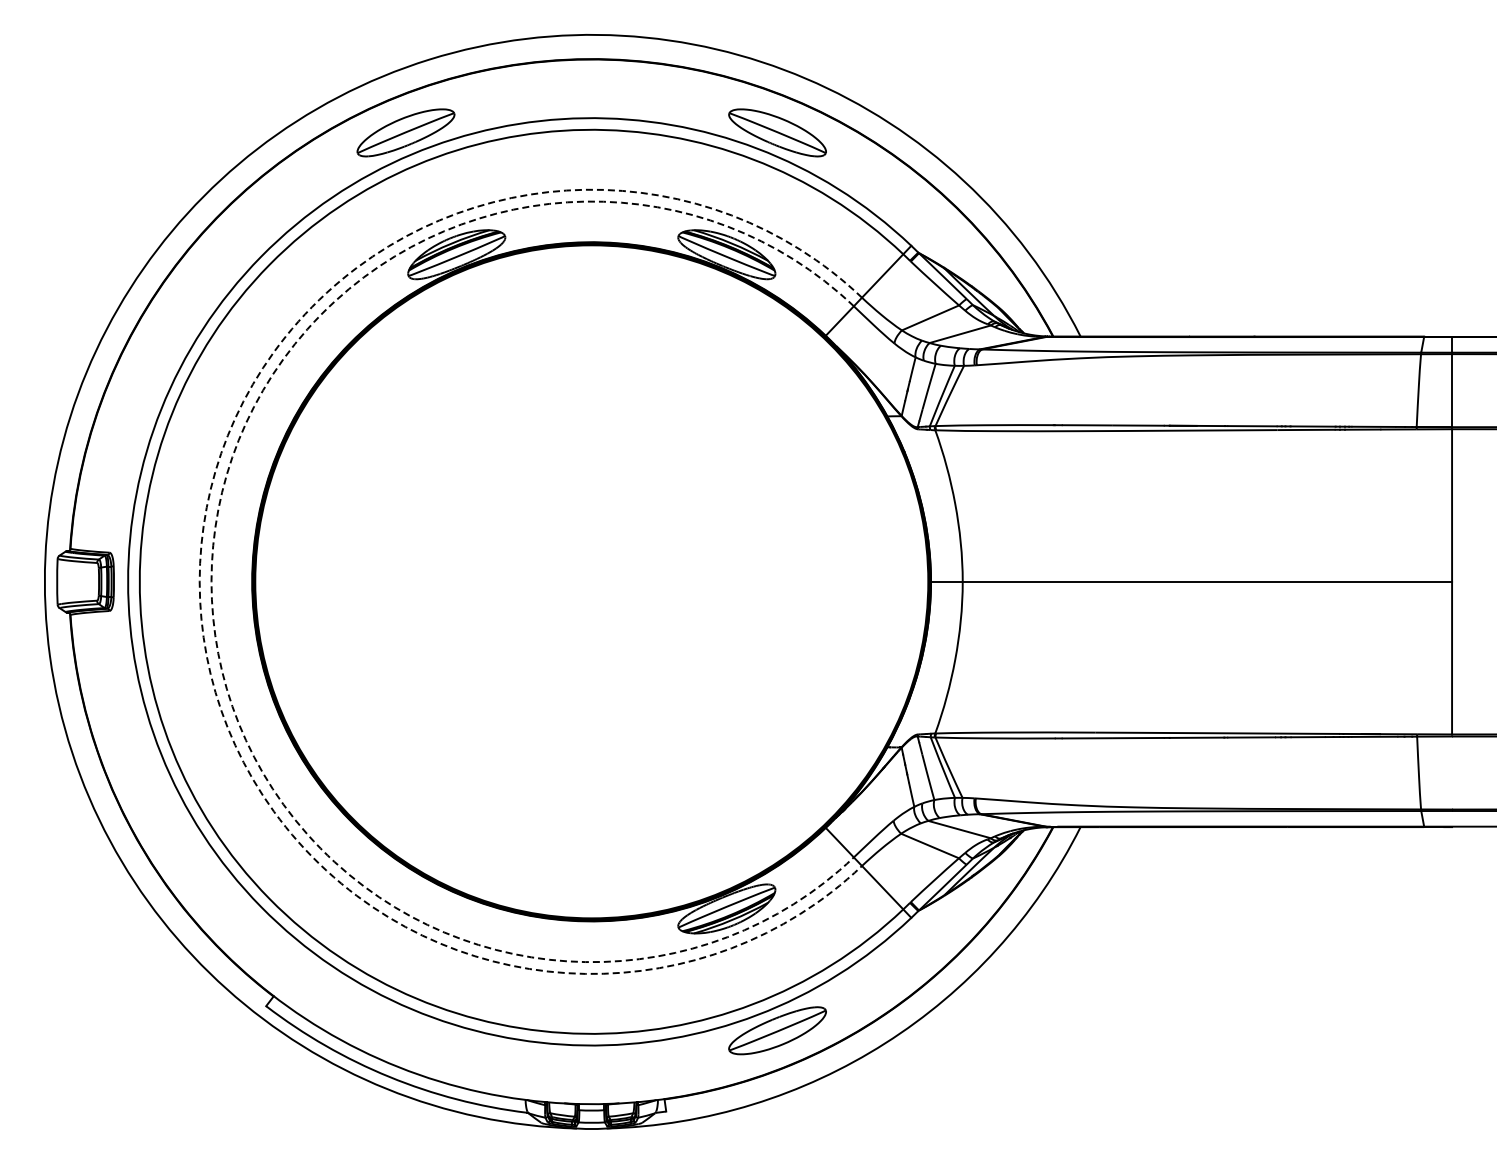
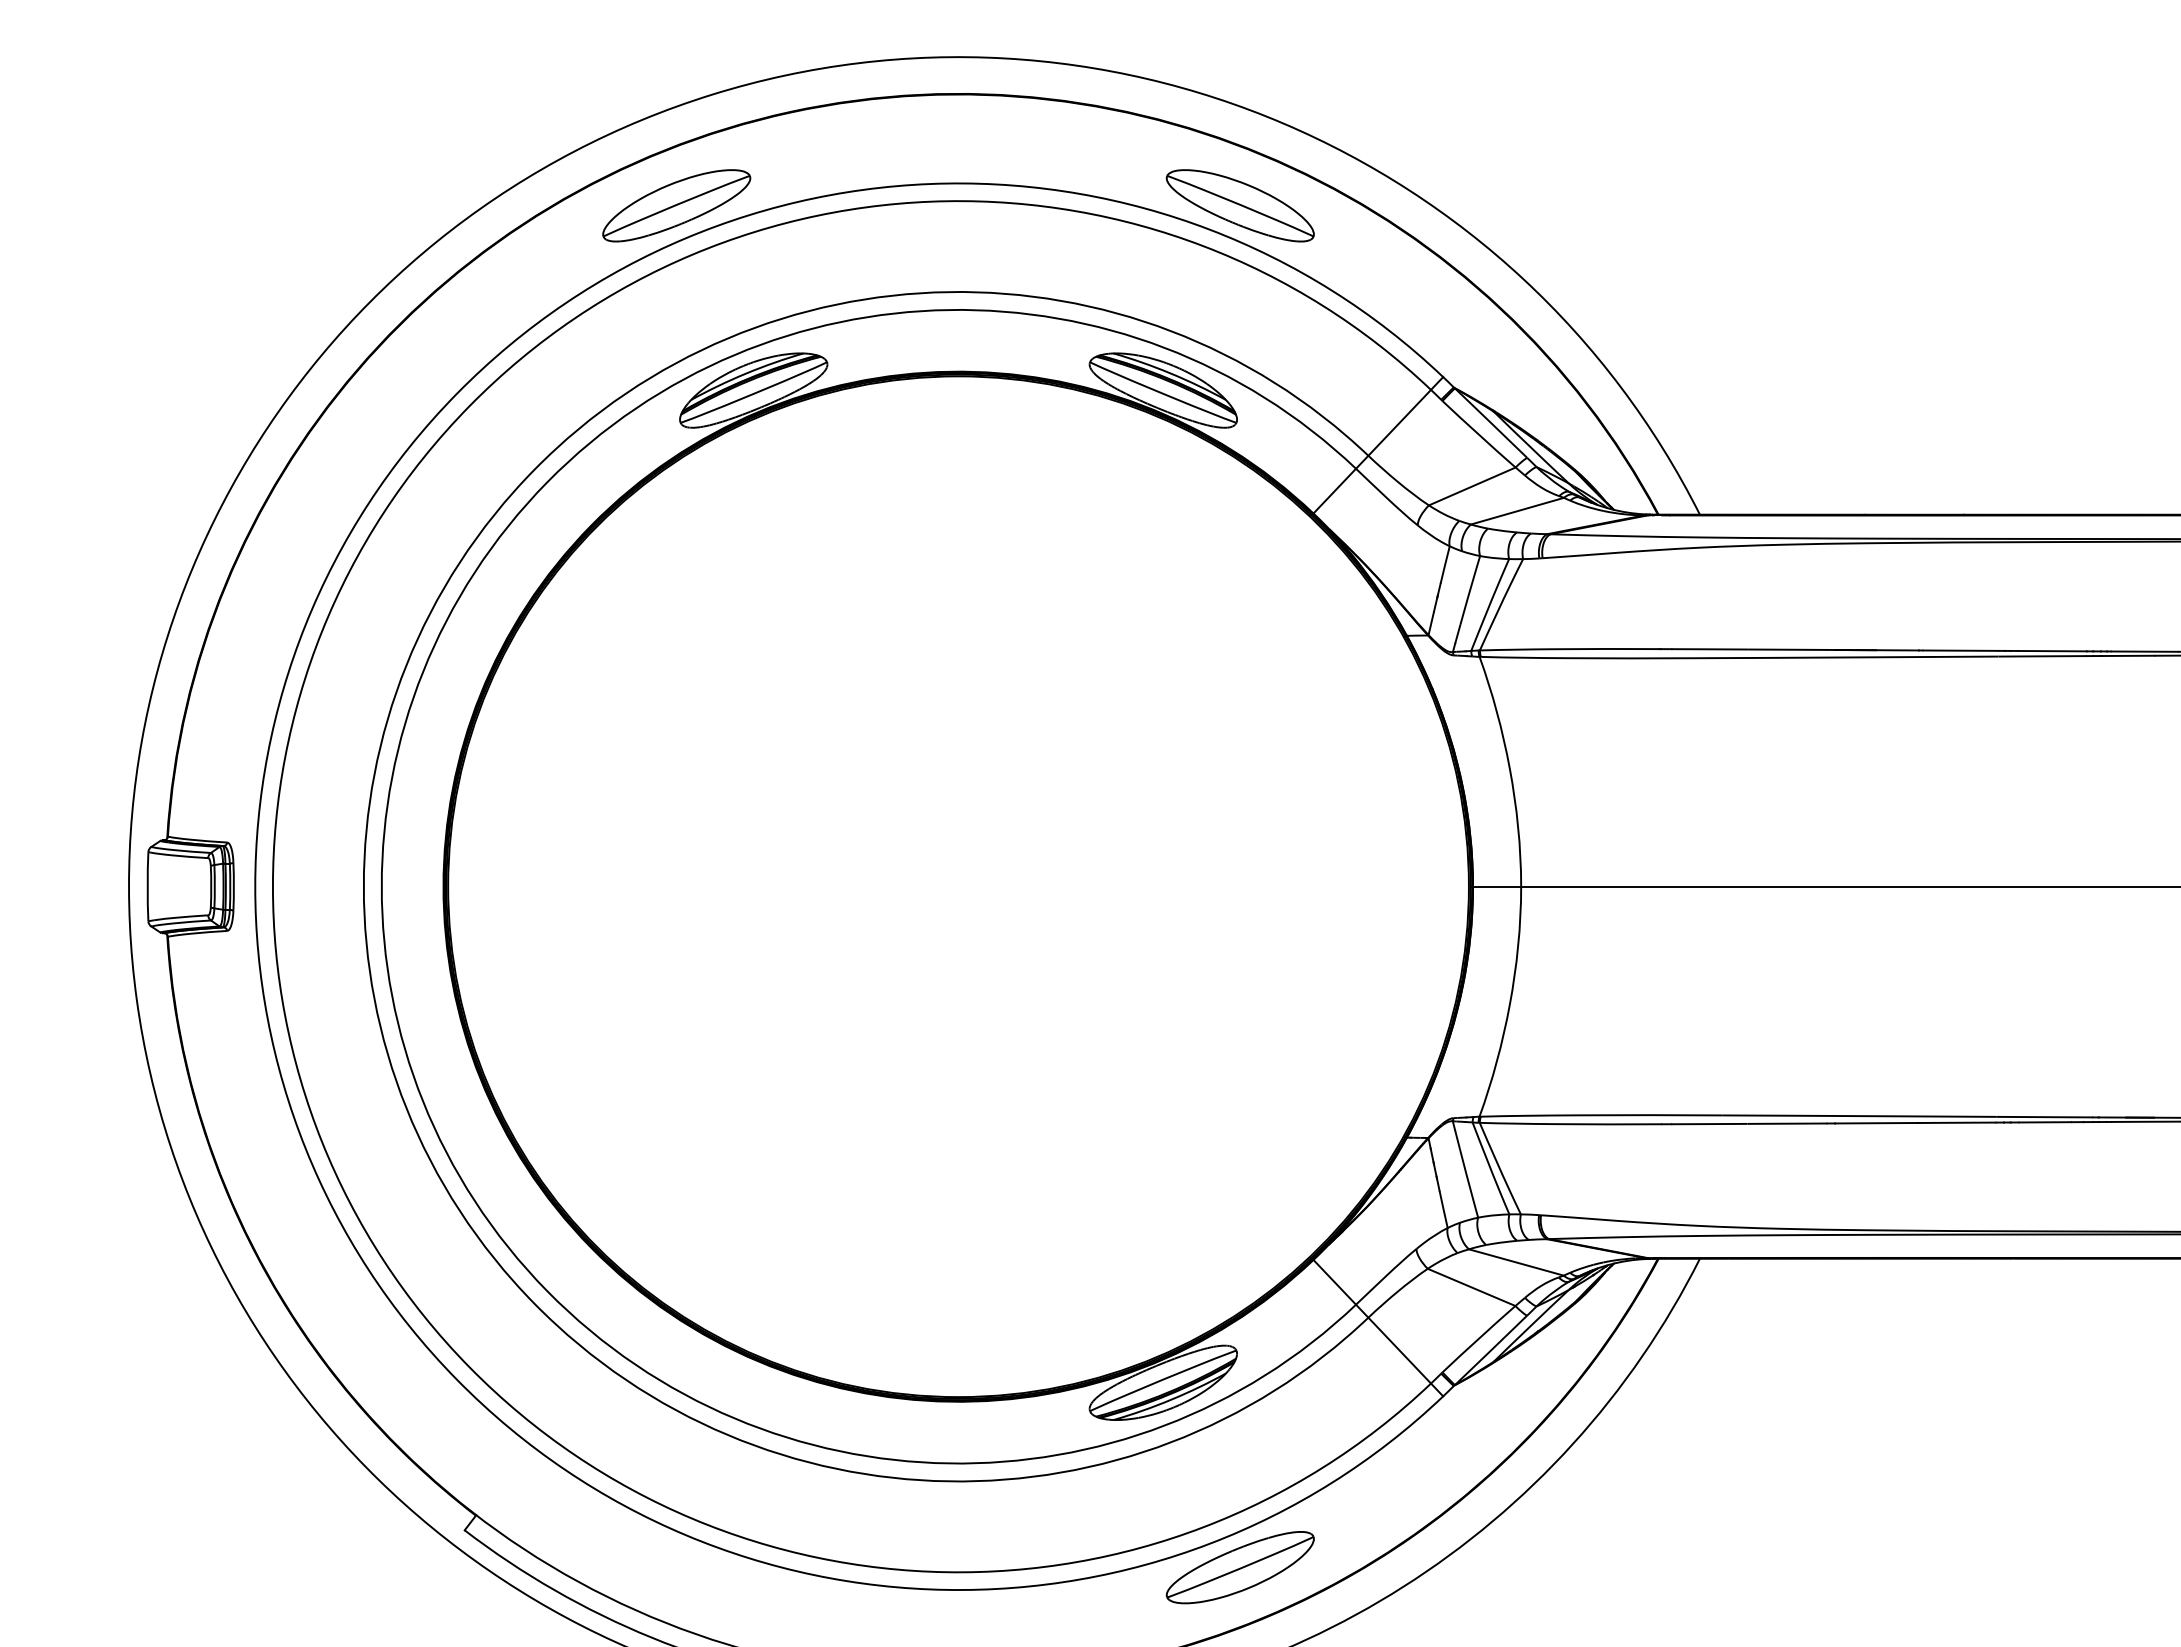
arc: (199, 581) -> (363, 886), dashed -> solid
arc: (211, 581) -> (381, 886), dashed -> solid

